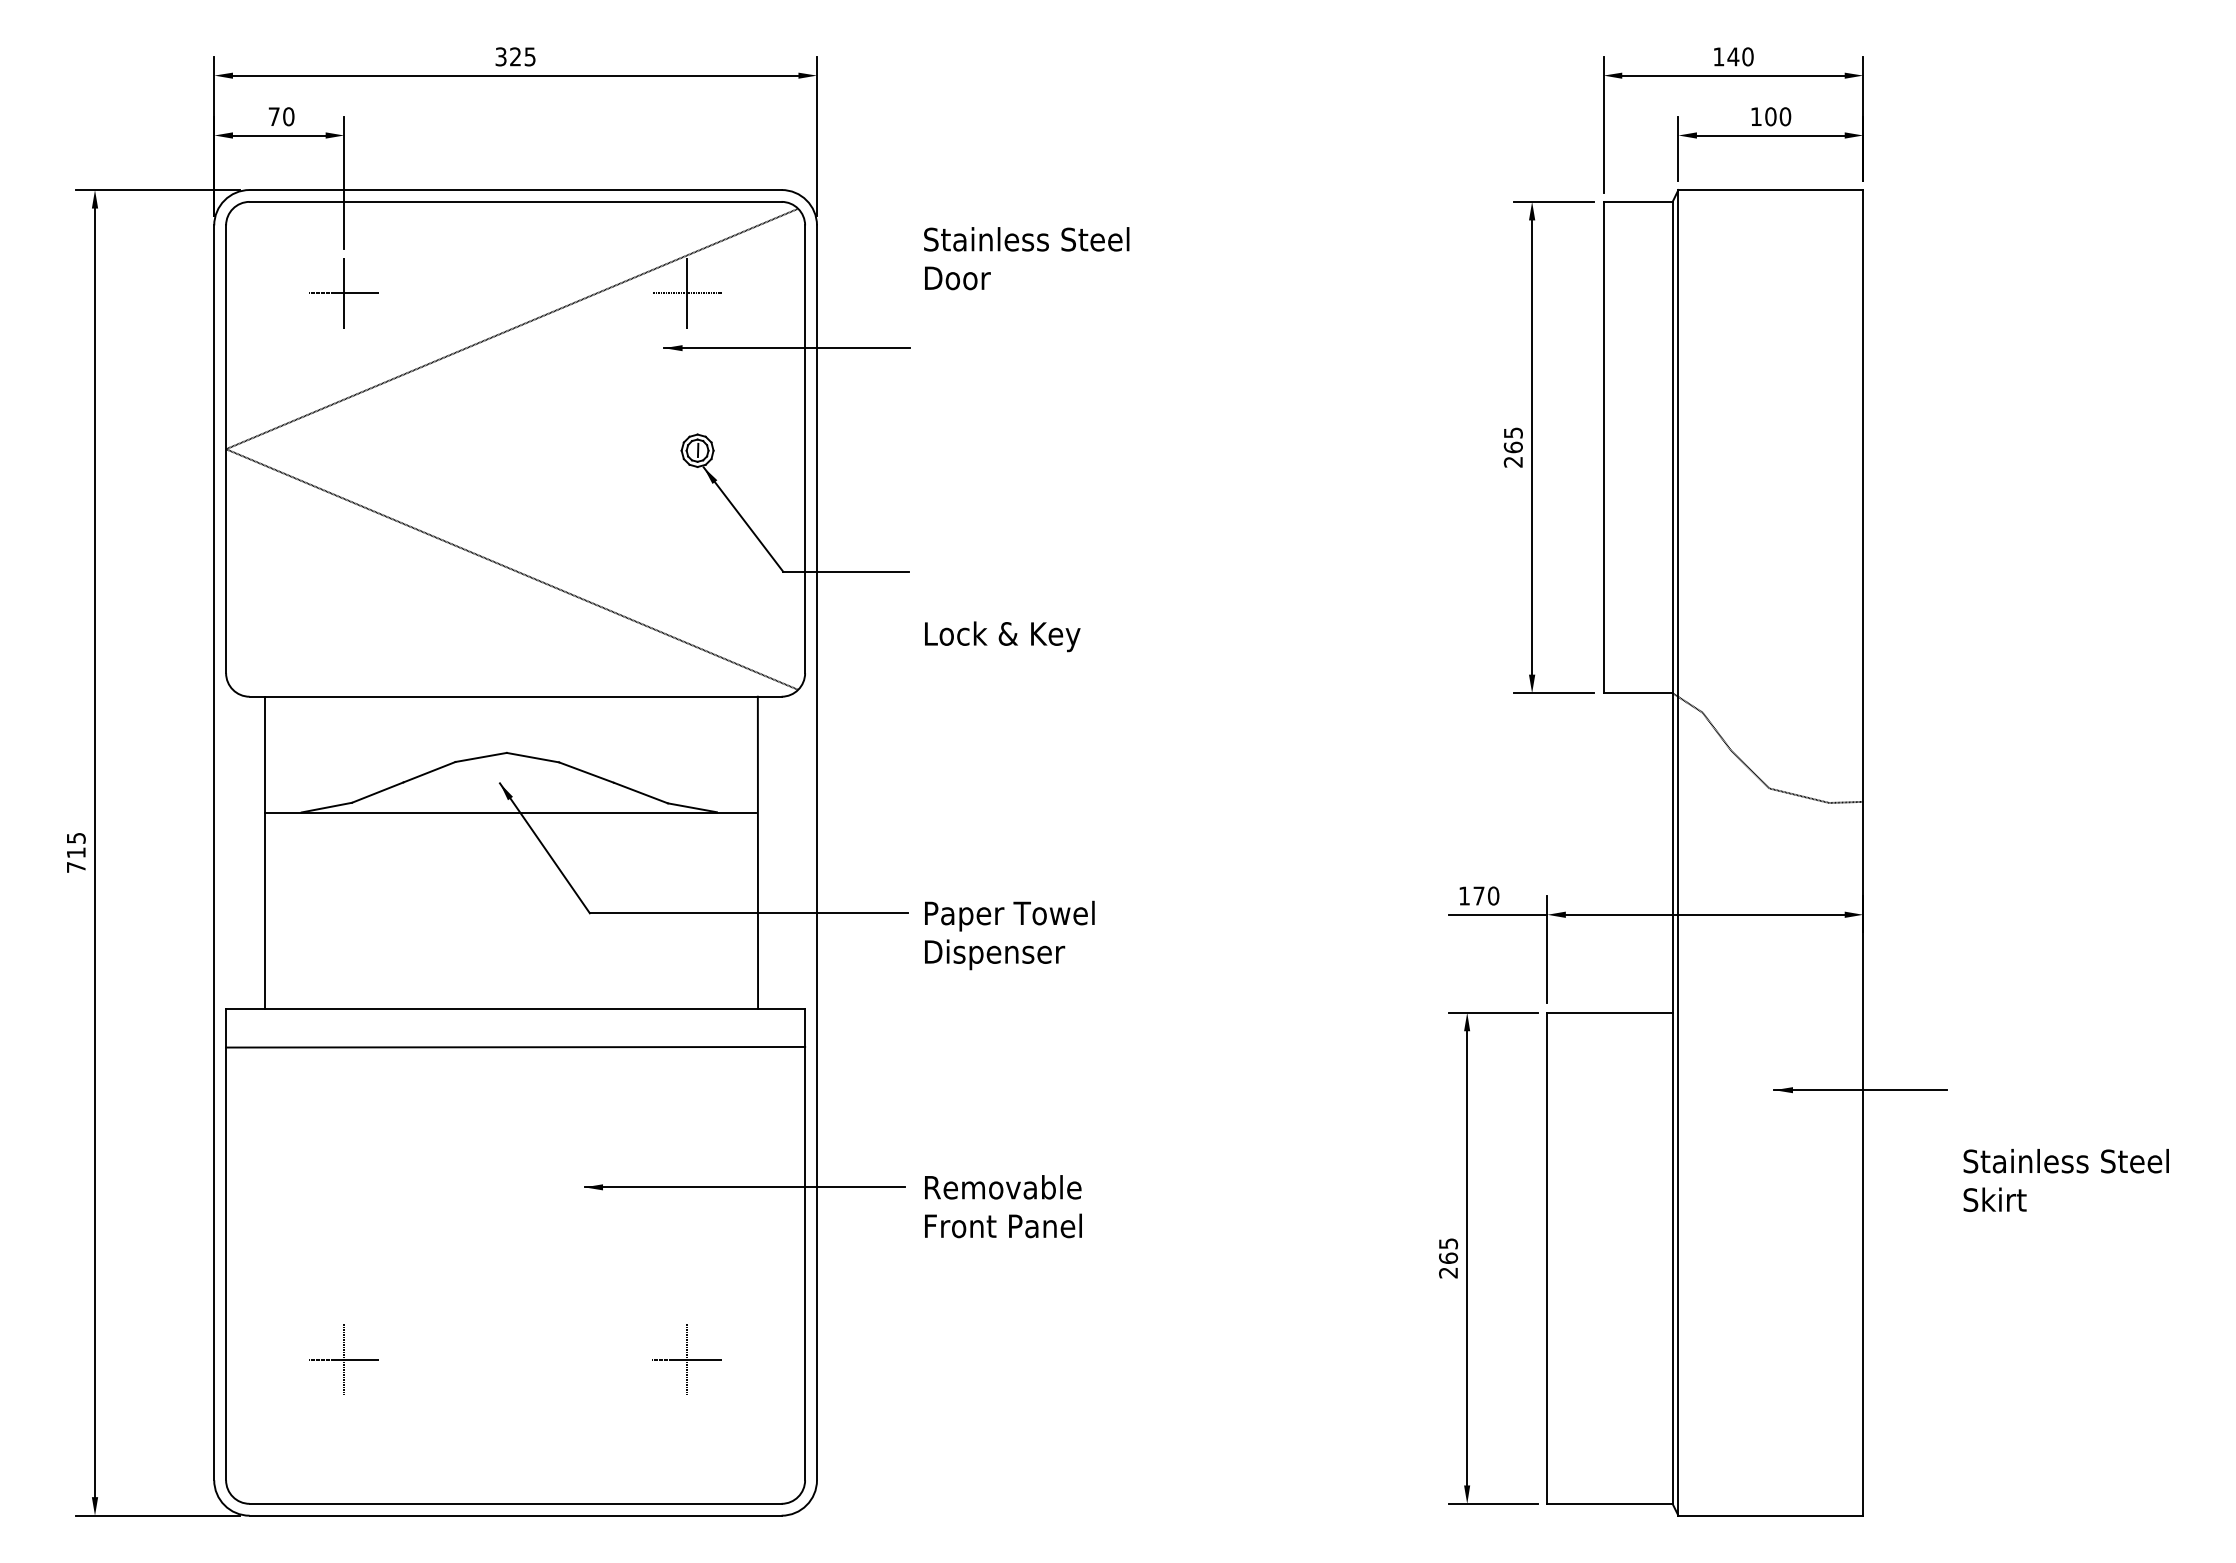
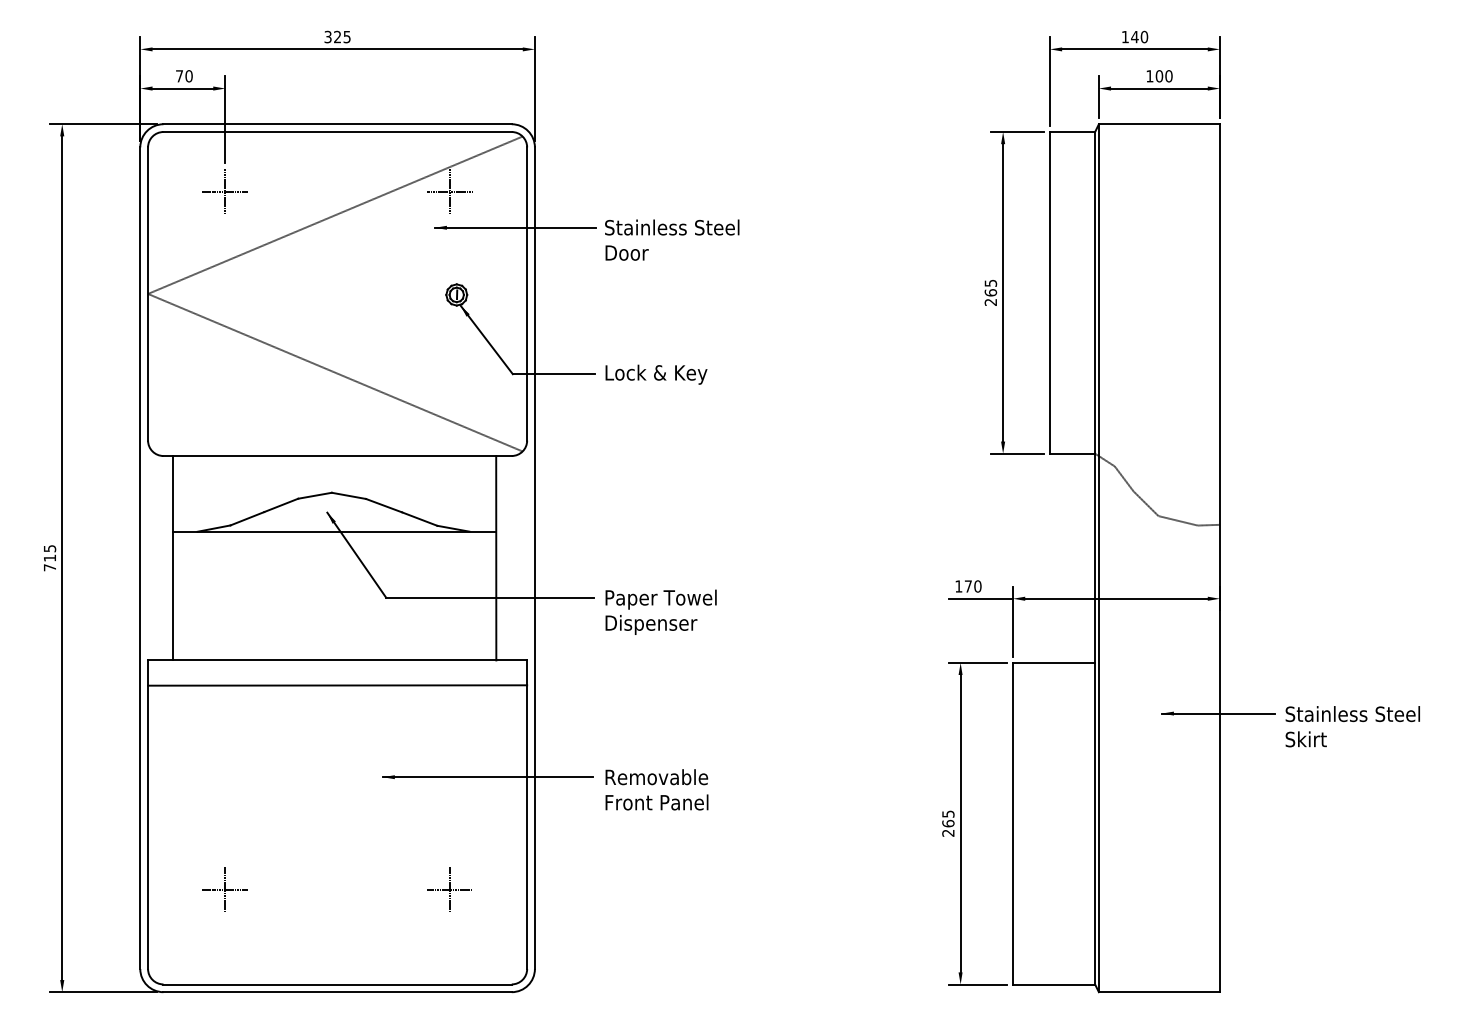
text: (1027, 257) -> (672, 239), moved
text: (1002, 636) -> (656, 374), moved
text: (2065, 1180) -> (1352, 726), moved

